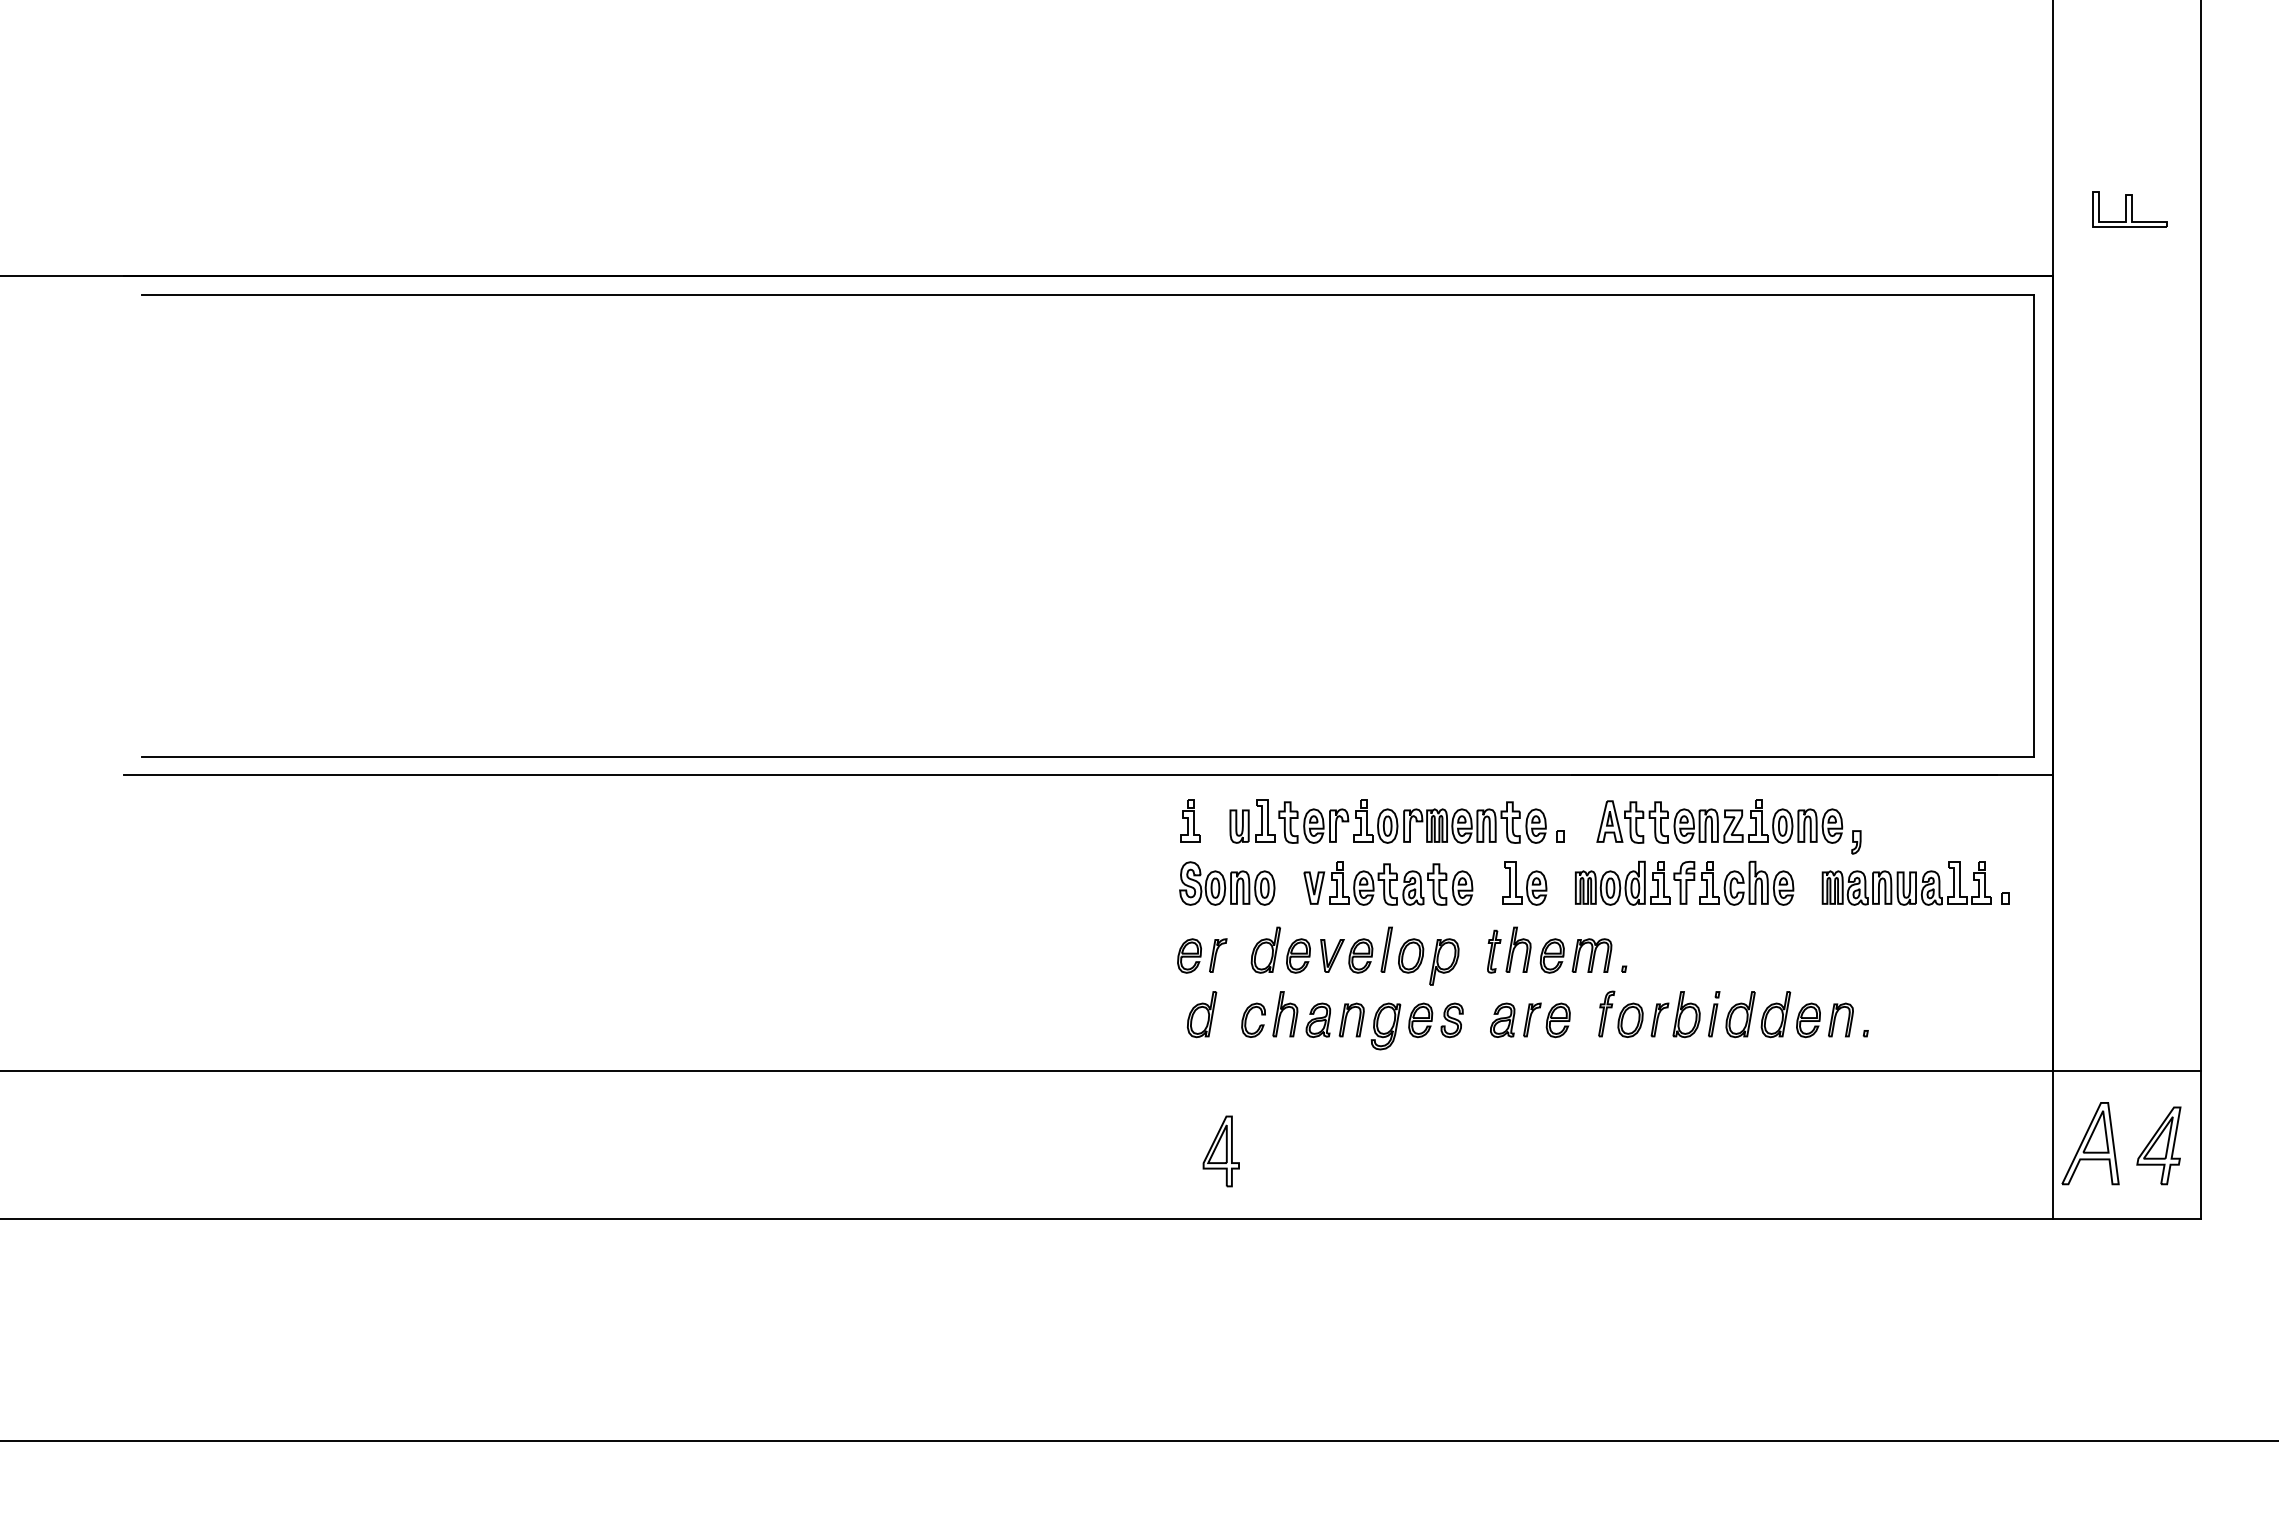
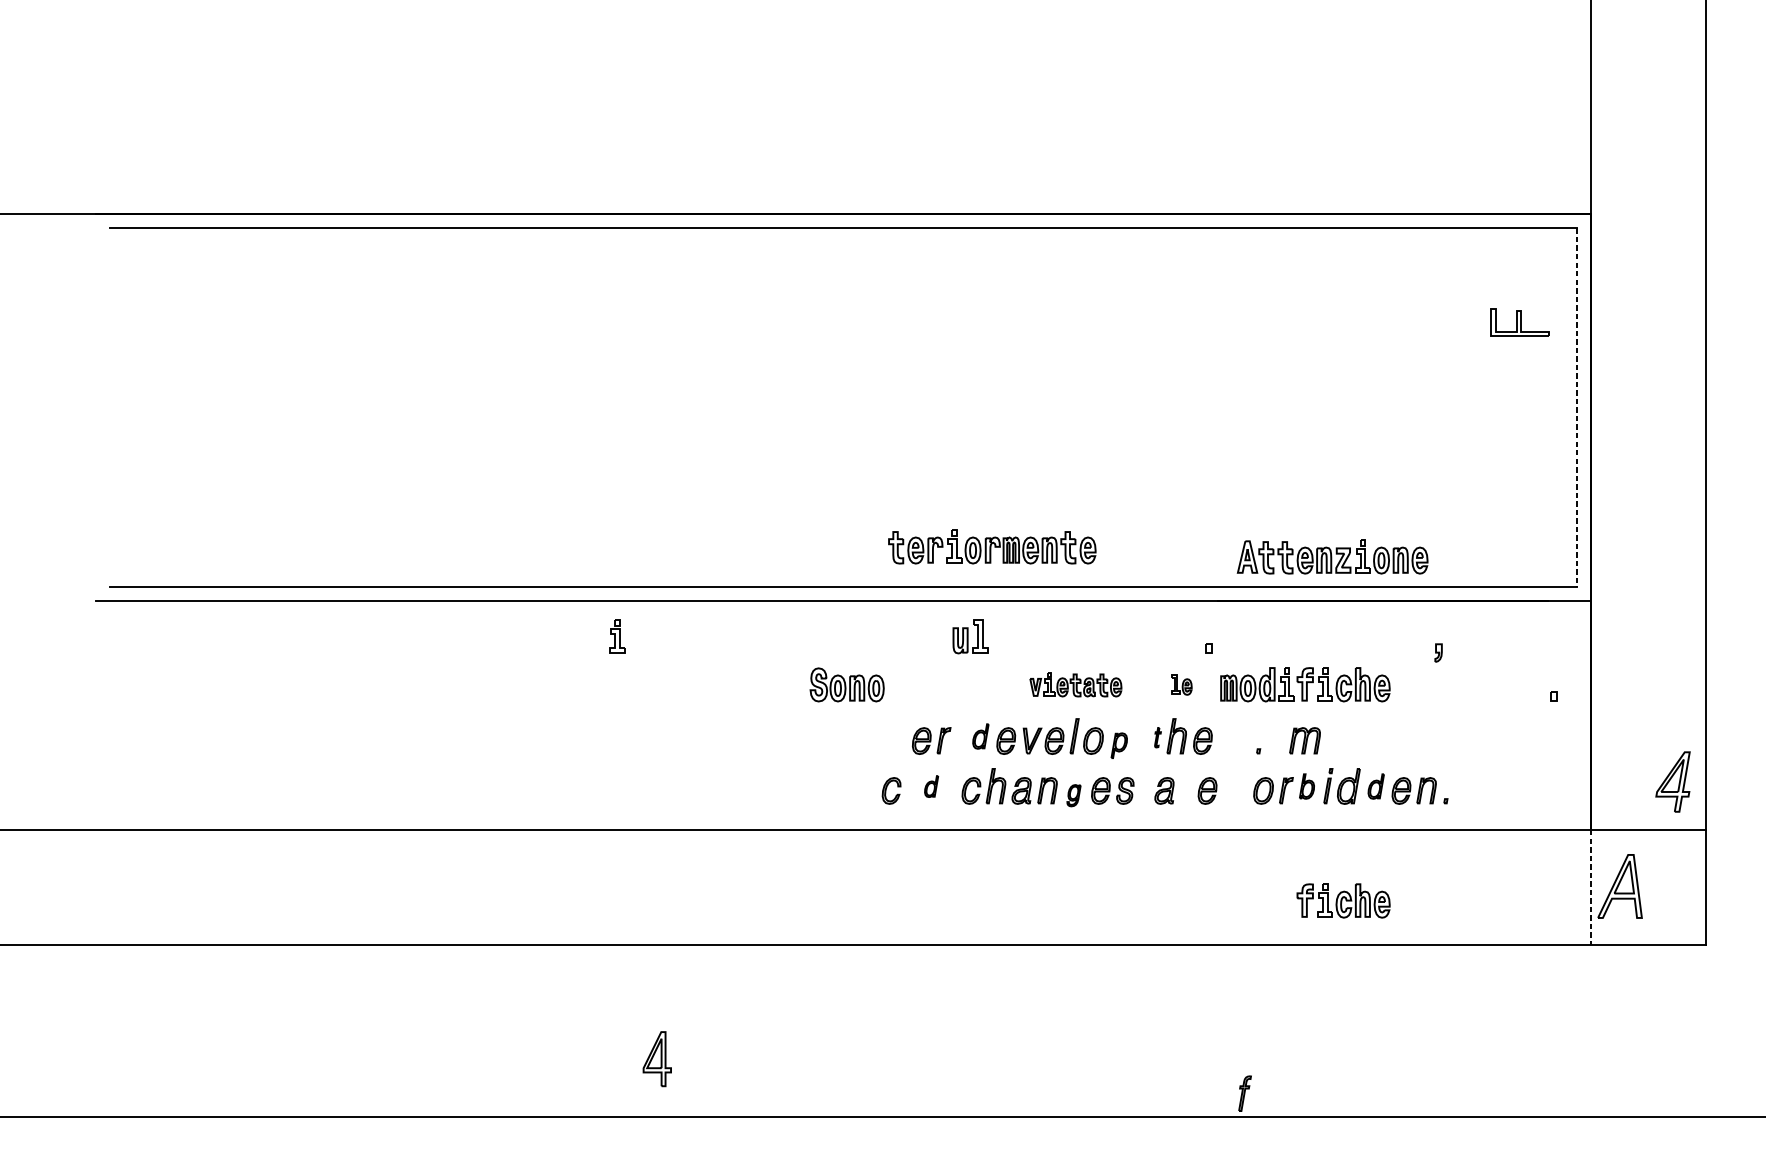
part: (2129, 209) -> (1519, 322), moved
line: (2034, 526) -> (1576, 408), solid -> dashed
part: (1190, 820) -> (617, 636), moved
part: (1412, 821) -> (992, 546), moved
part: (1719, 821) -> (1332, 557), moved
part: (1227, 883) -> (847, 684), moved
part: (1388, 883) -> (1075, 684), size x0.7
part: (1524, 883) -> (1181, 684), size x0.6
part: (1906, 883) -> (1477, 684), removed
part: (1265, 949) -> (980, 736), size x0.7
part: (1494, 951) -> (1158, 737), size x0.6
part: (1591, 955) -> (1304, 740), moved
part: (1444, 961) -> (1119, 745), size x0.7
part: (1606, 1013) -> (1244, 1093), moved
part: (1202, 1014) -> (931, 786), size x0.6
part: (1686, 1014) -> (1306, 786), size x0.7
part: (1775, 1014) -> (1375, 786), size x0.7
part: (1144, 1018) -> (886, 789), added
part: (1532, 1019) -> (1187, 790), removed
part: (1385, 1026) -> (1073, 795), size x0.6
line: (2052, 1144) -> (1590, 887), solid -> dashed
part: (2158, 1145) -> (1672, 781), moved
part: (1220, 1151) -> (656, 1059), moved
part: (1733, 1161) -> (1343, 900), added

